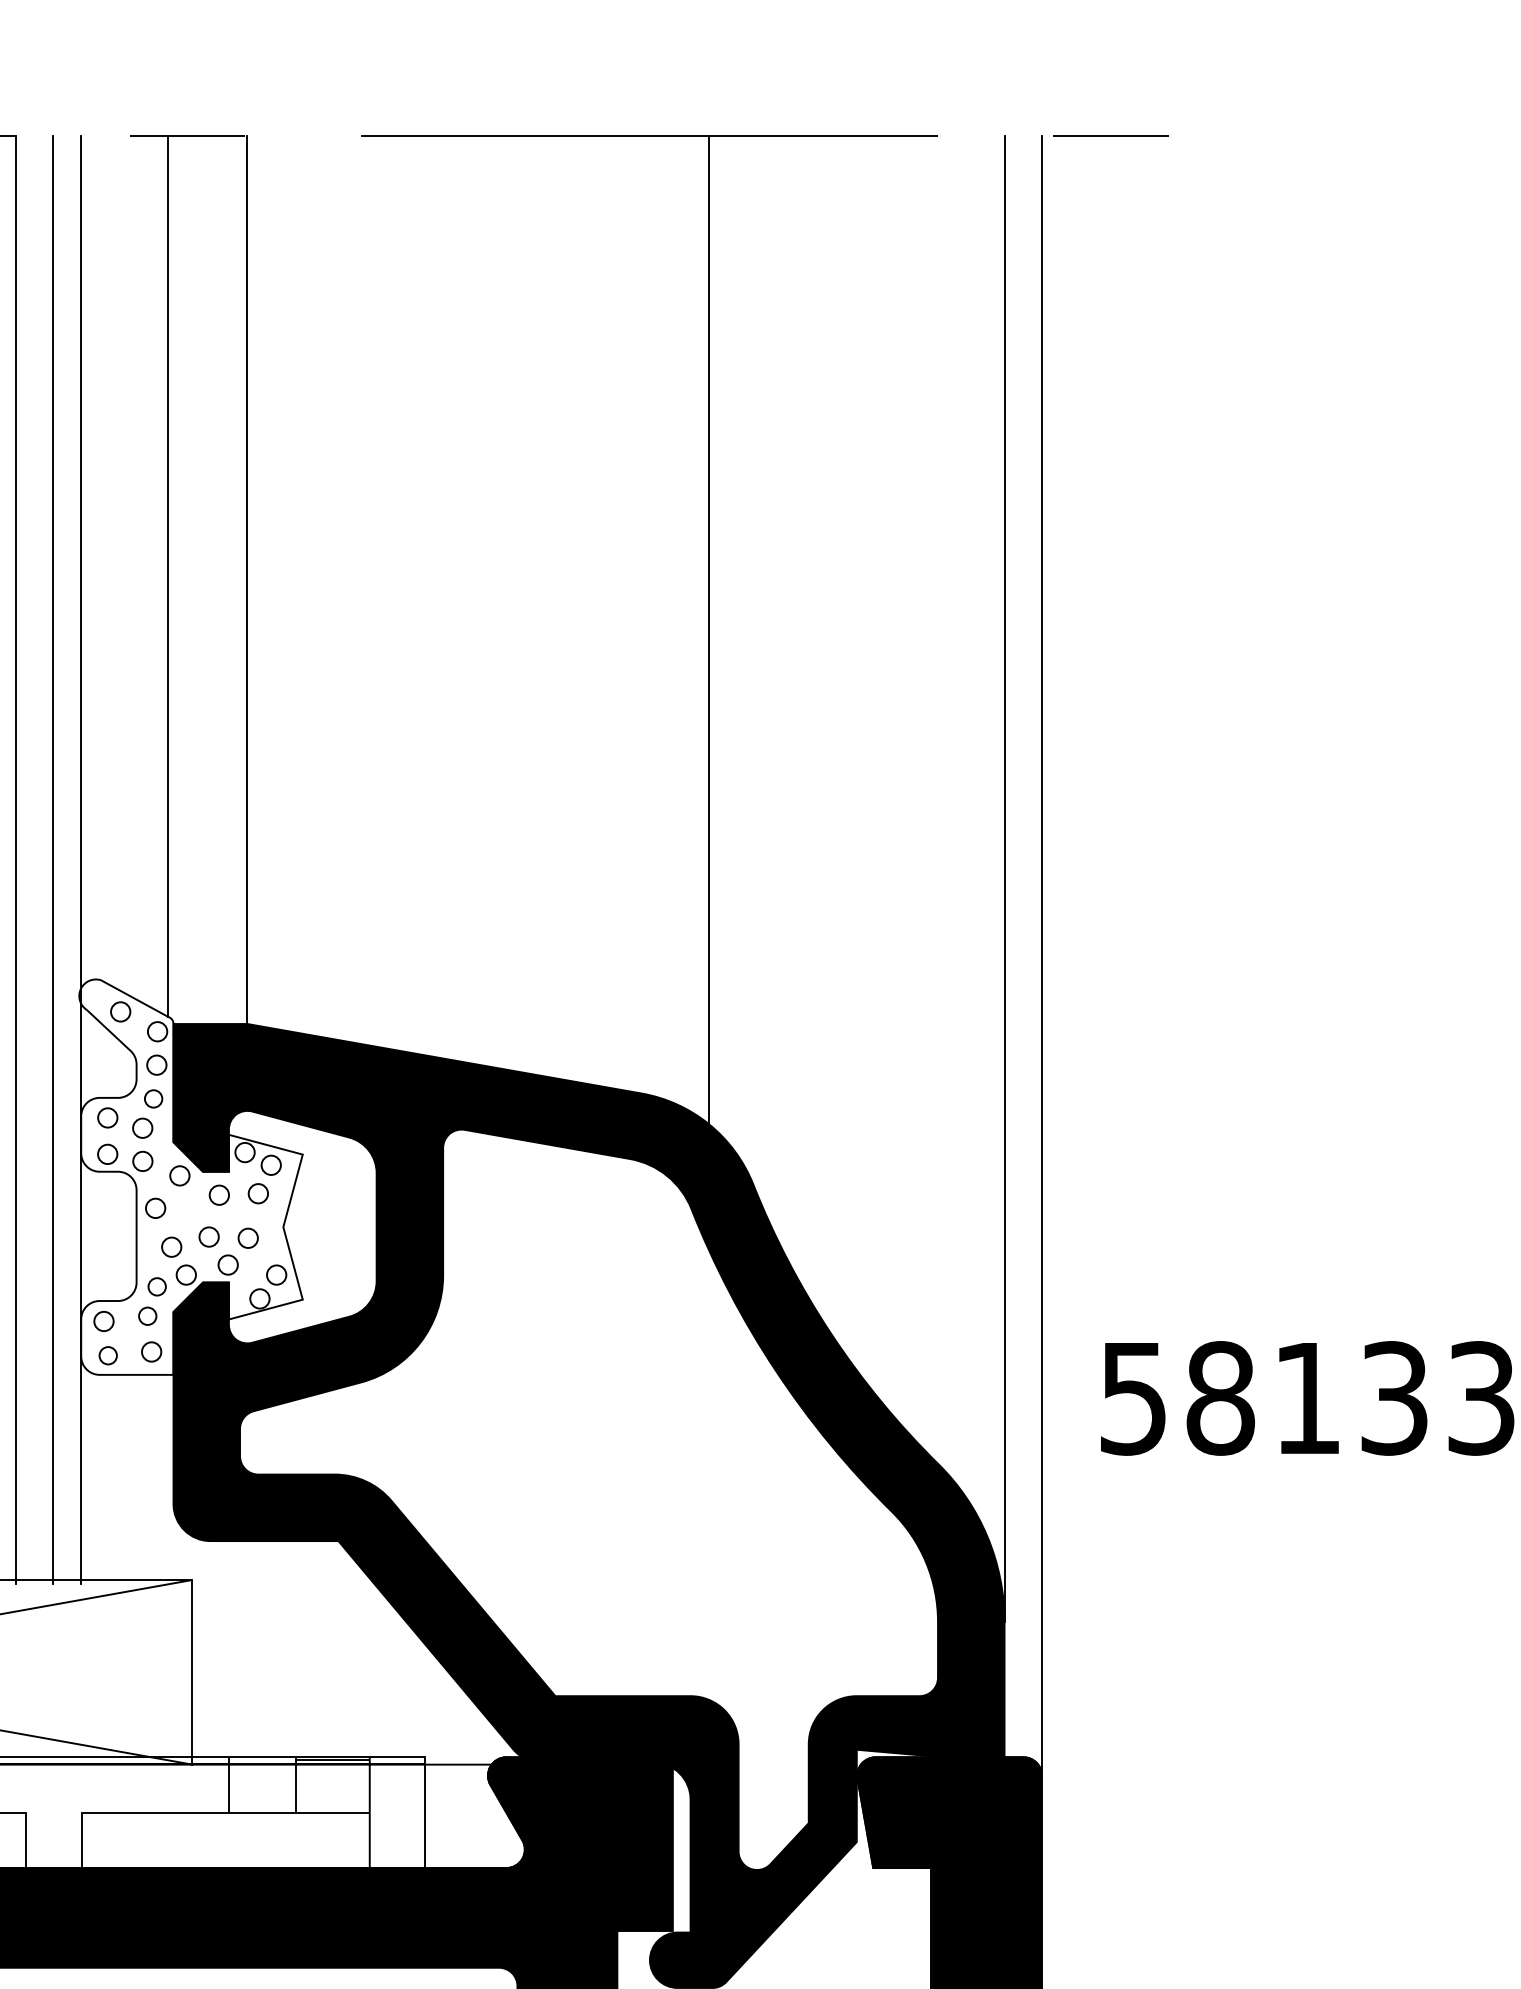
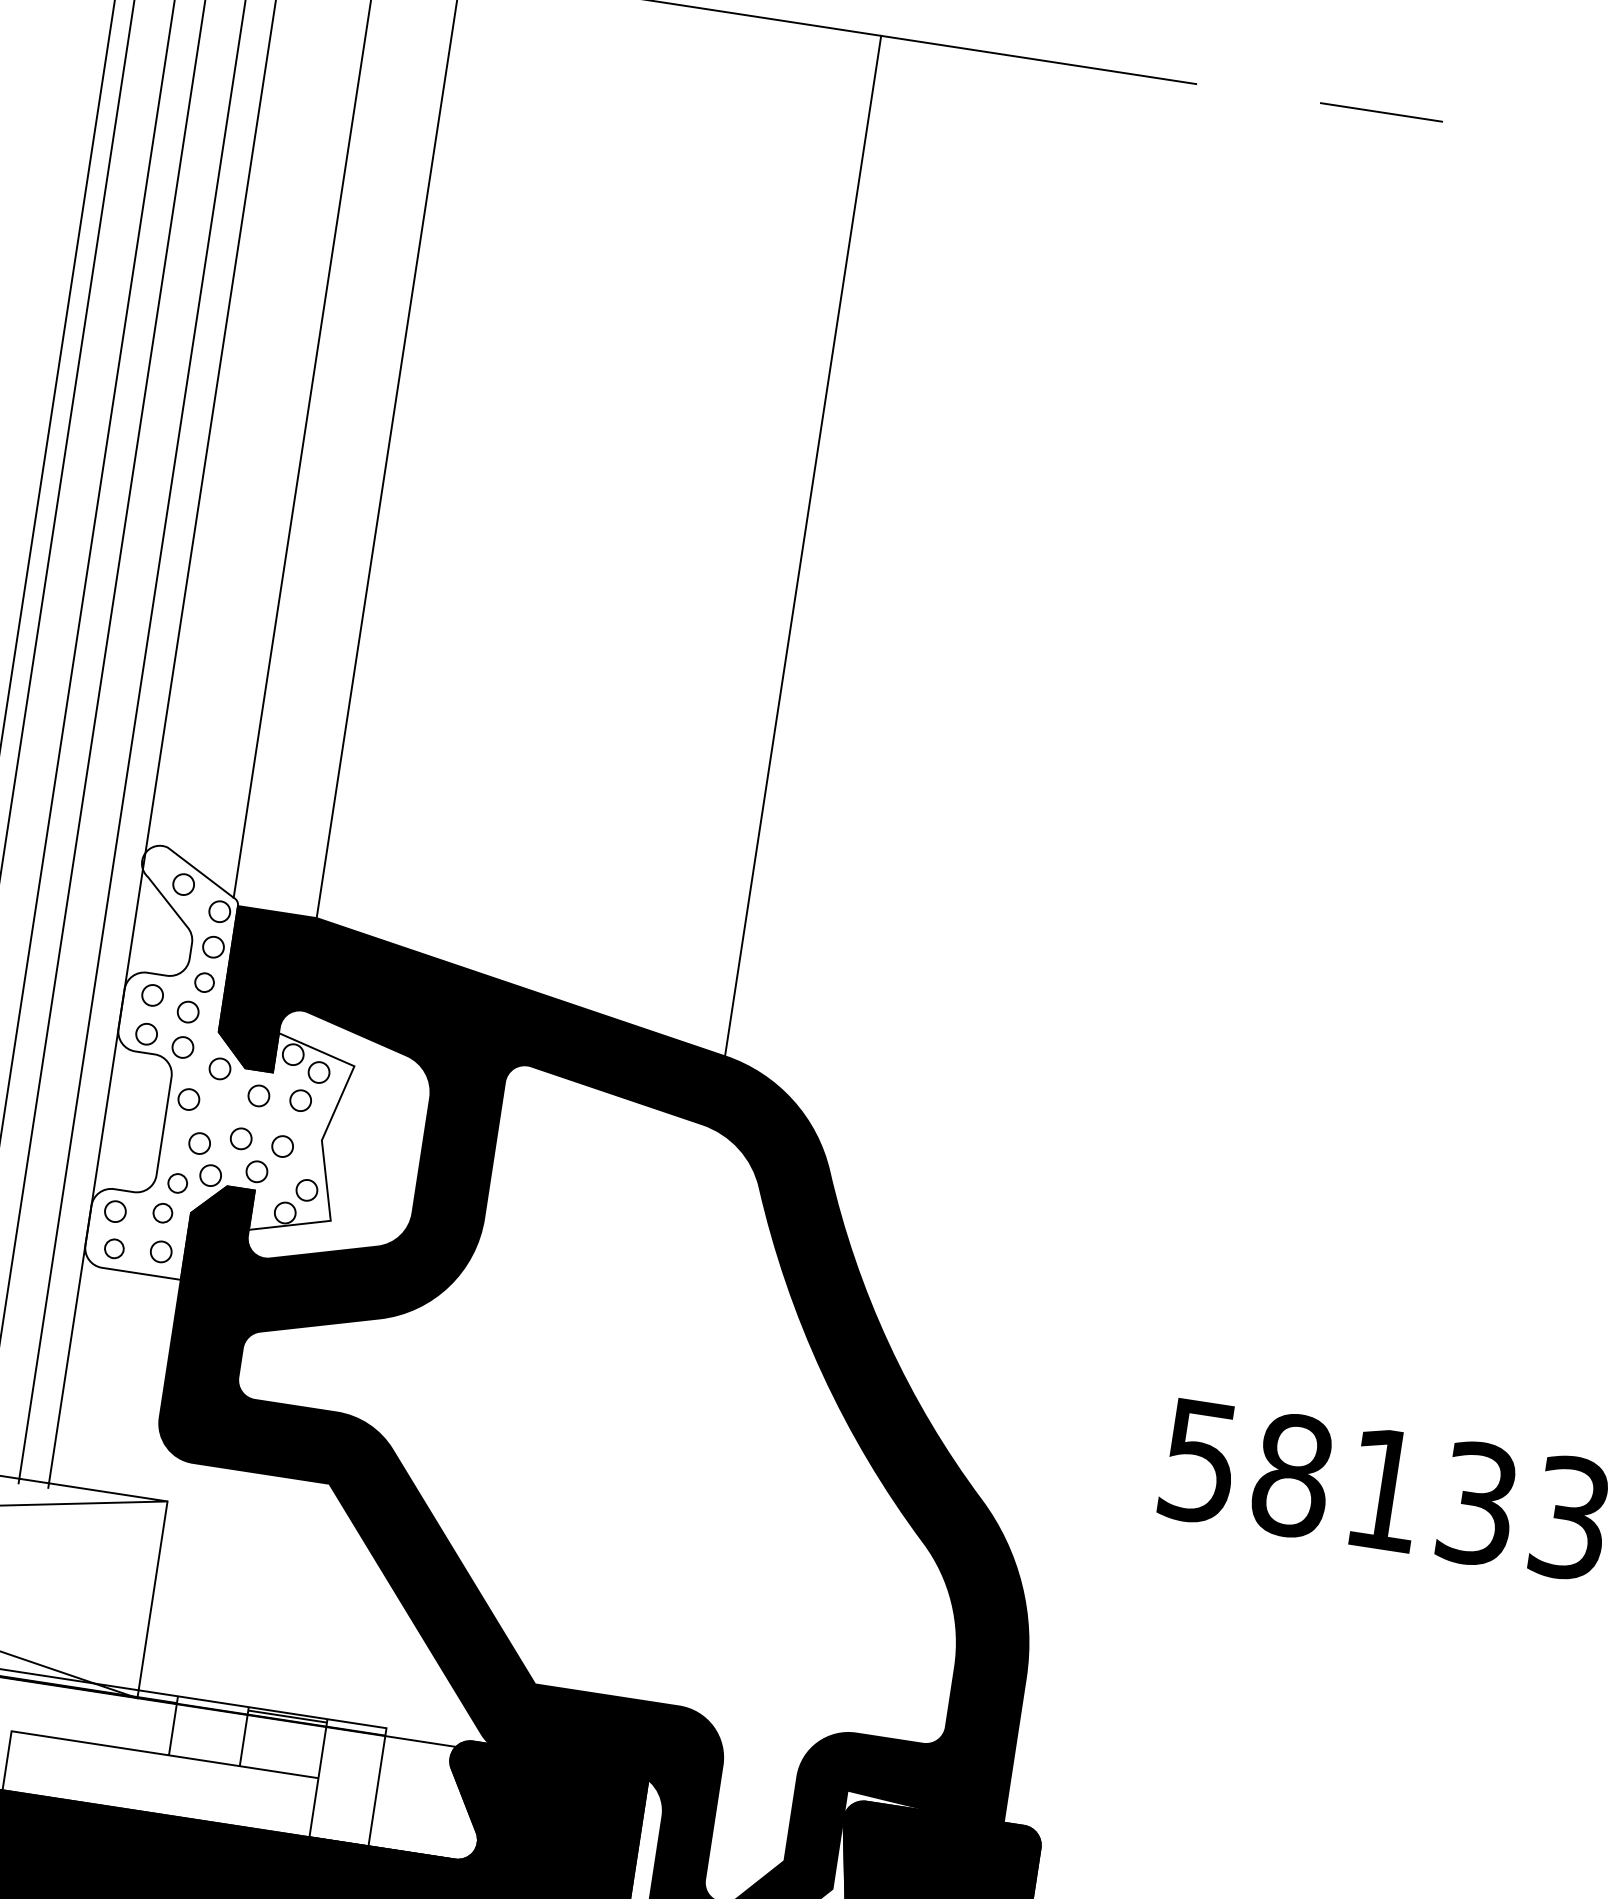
line: (709, 629) -> (800, 562), moved
line: (1004, 878) -> (1146, 886), removed
line: (1041, 955) -> (1173, 974), removed

